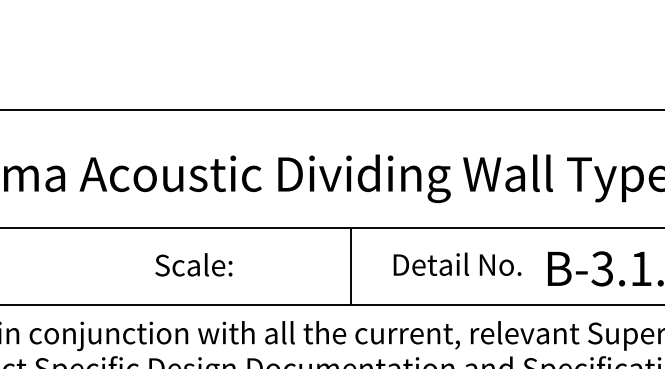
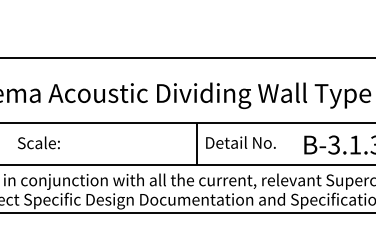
text: (193, 264) -> (38, 142), moved
text: (456, 264) -> (240, 142), moved

